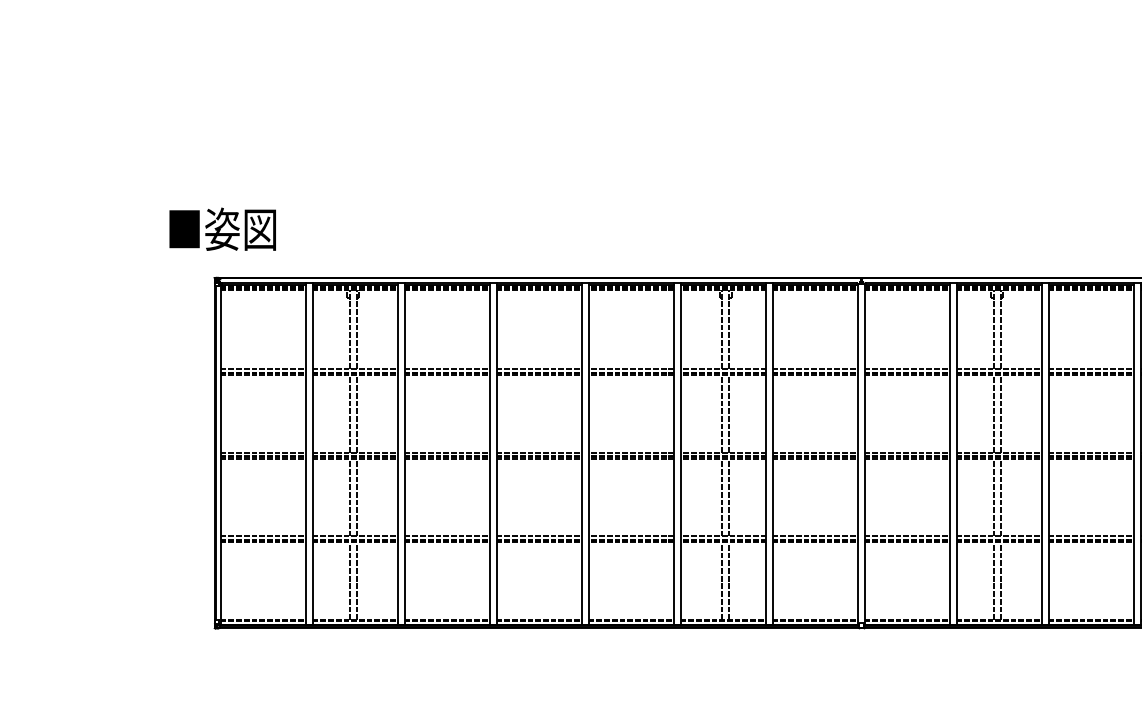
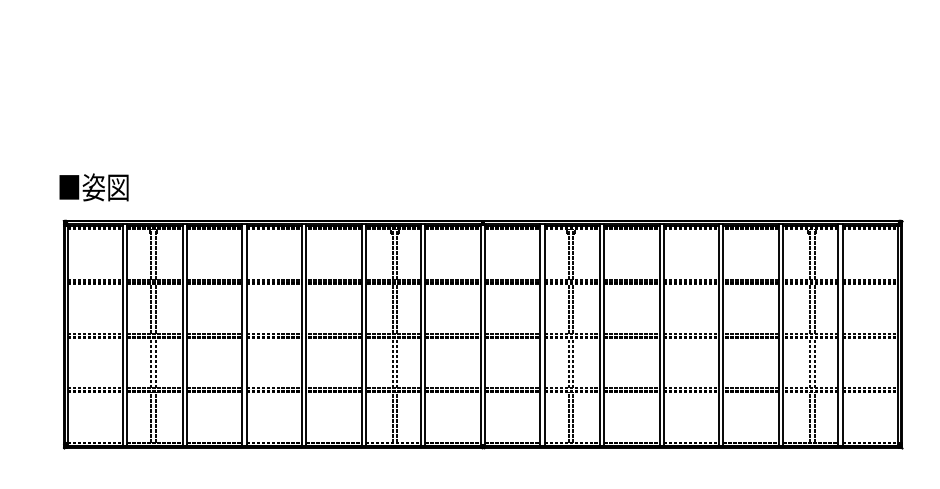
text: (221, 229) -> (93, 187), moved

